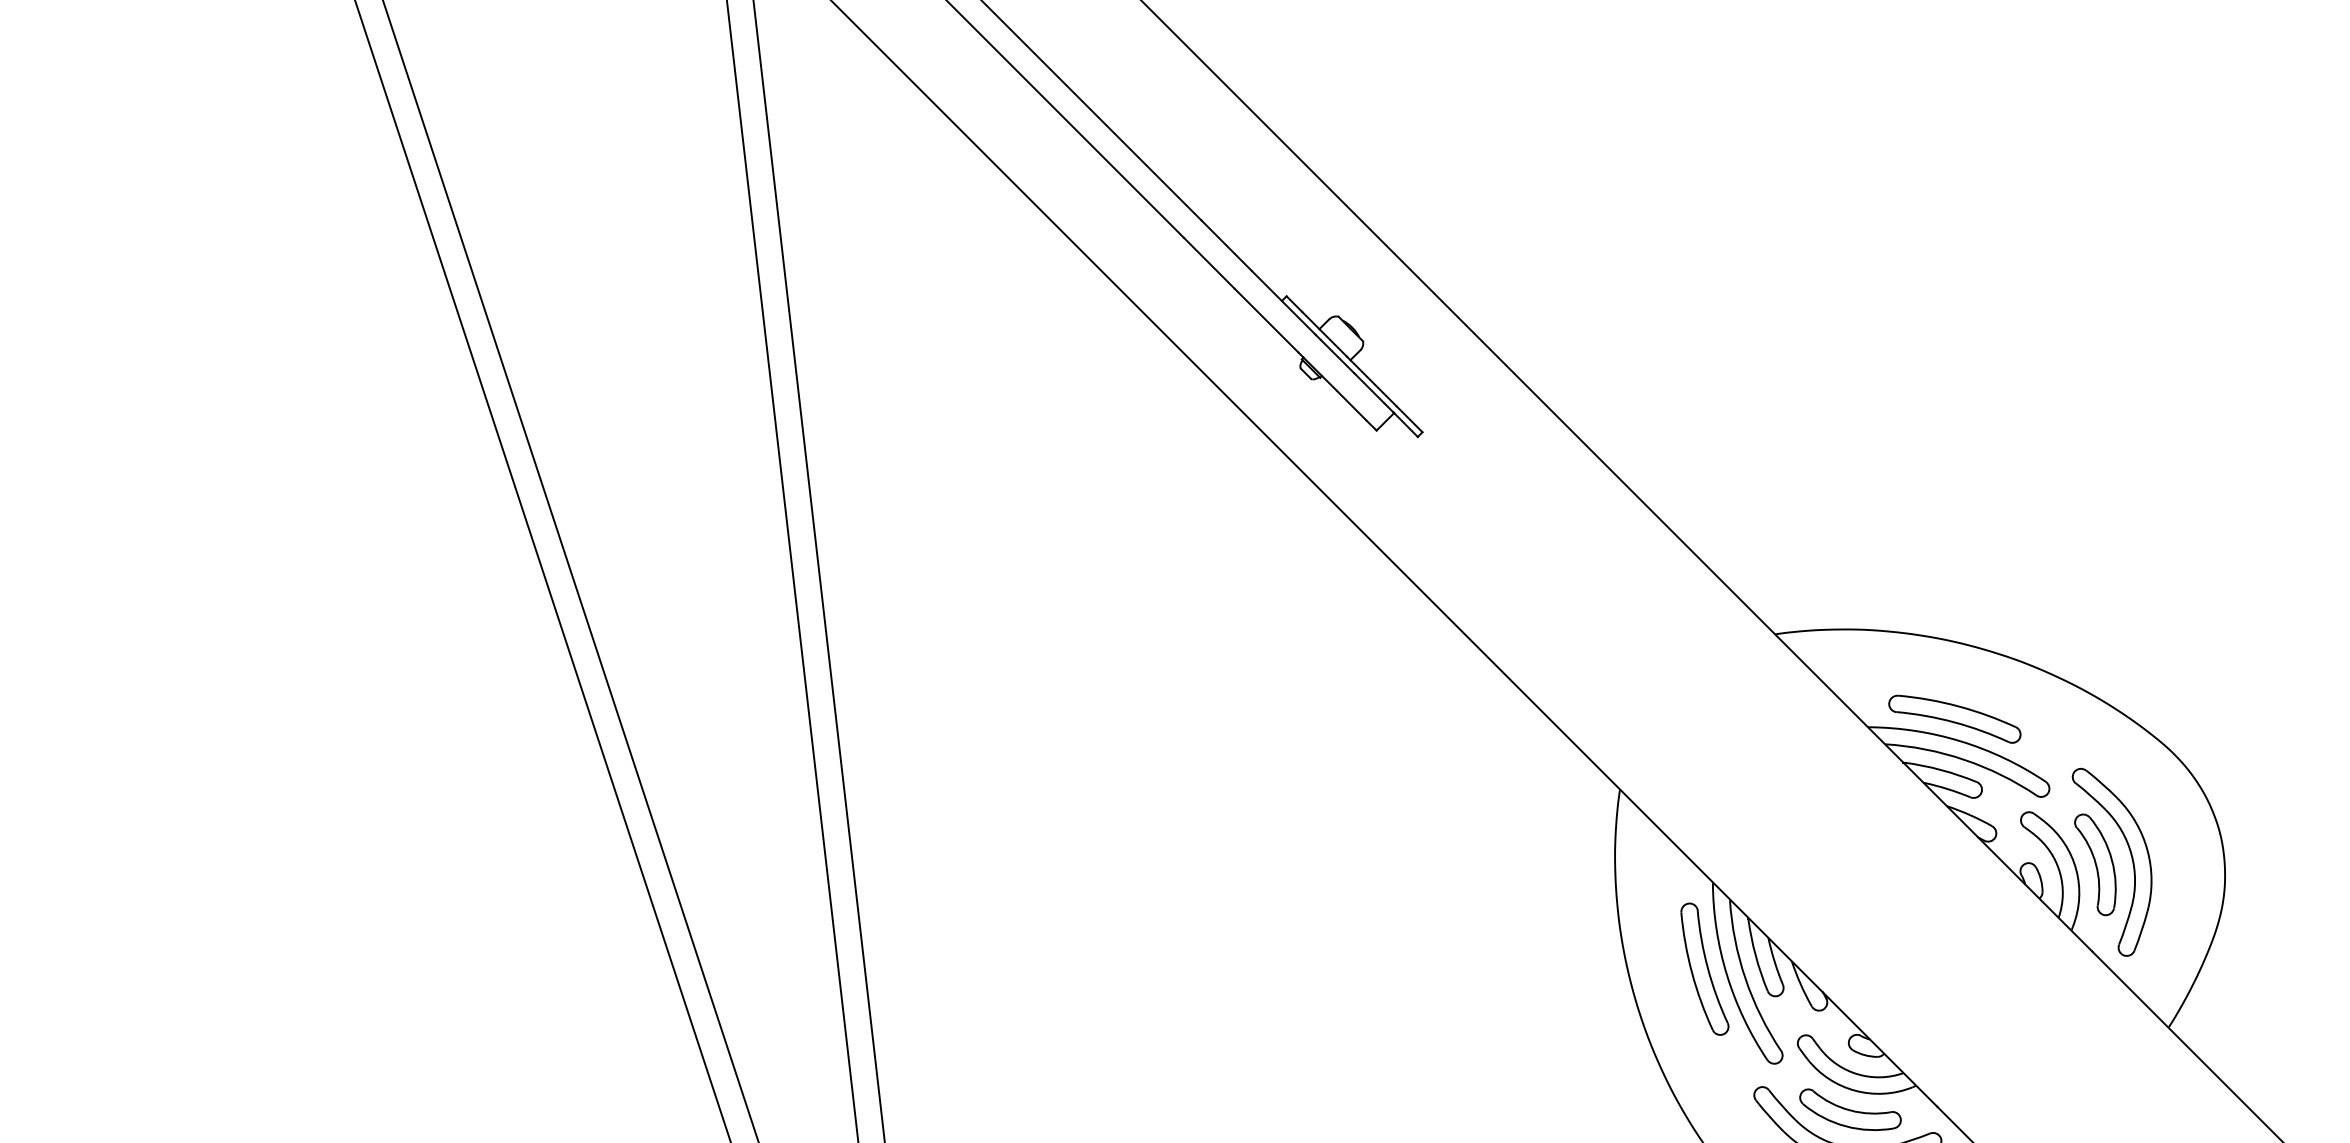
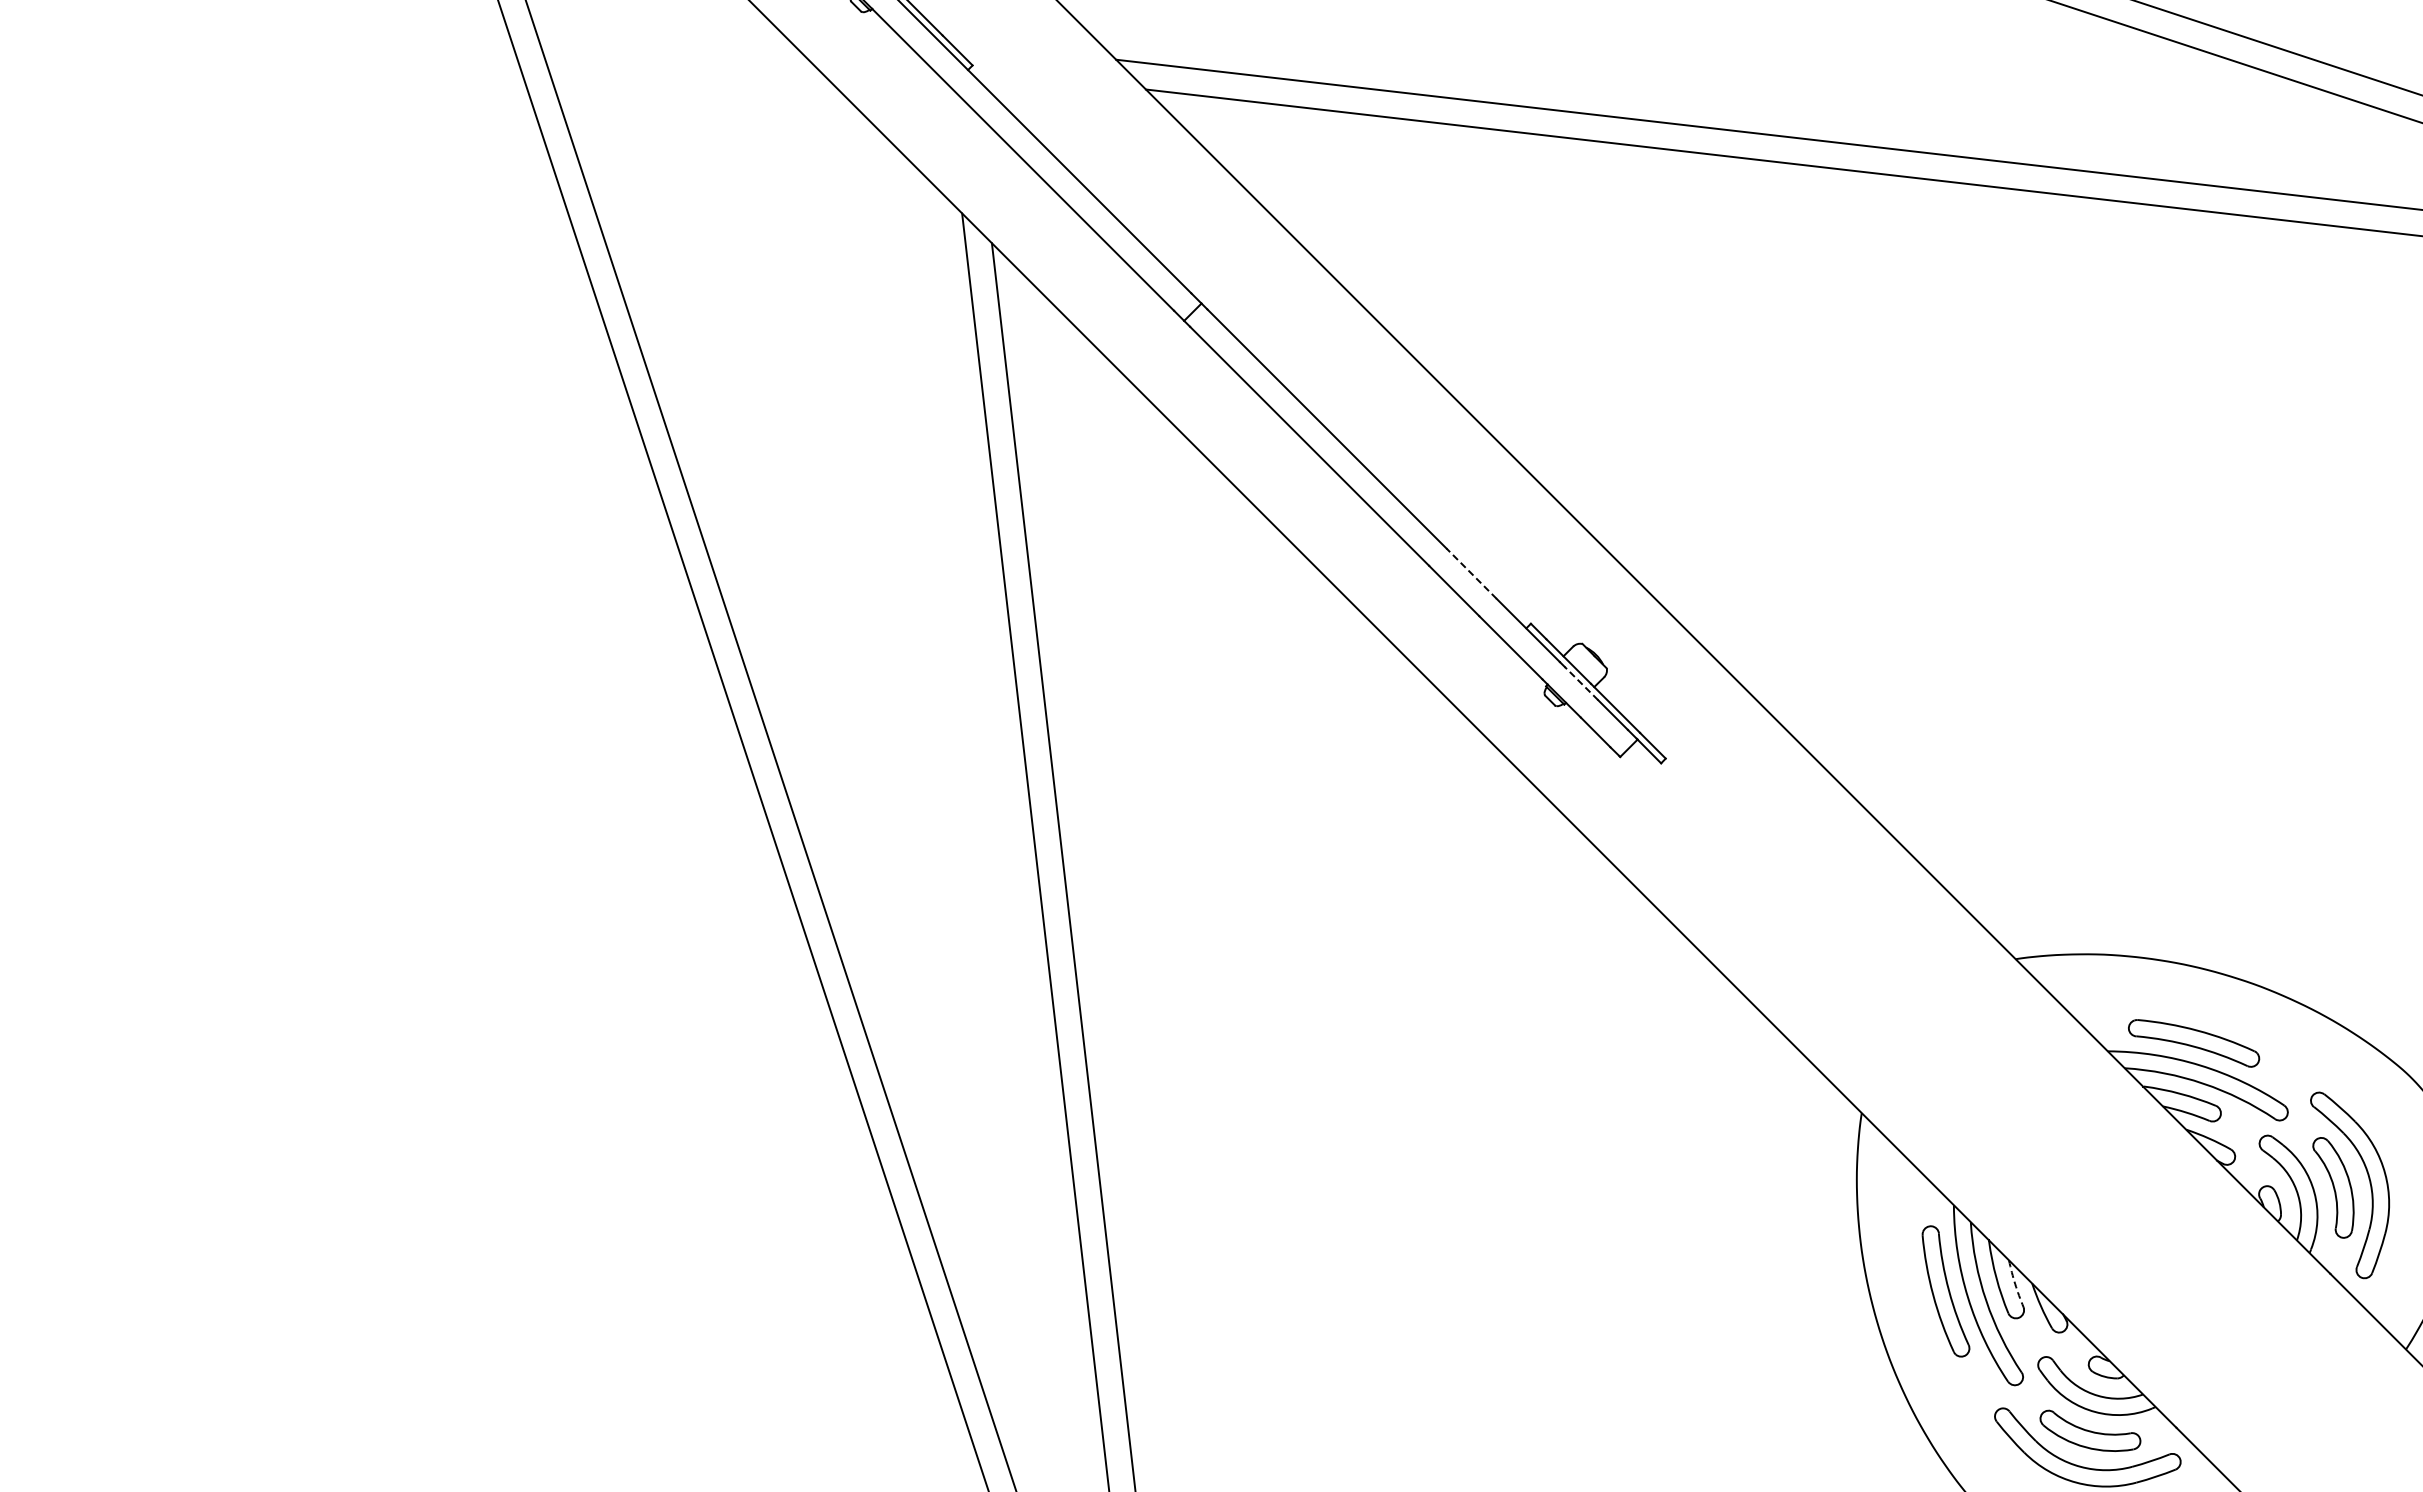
line: (1226, 245) -> (1471, 573), solid -> dashed
line: (1337, 356) -> (1581, 683), solid -> dashed
arc: (1774, 962) -> (2015, 1284), solid -> dashed

